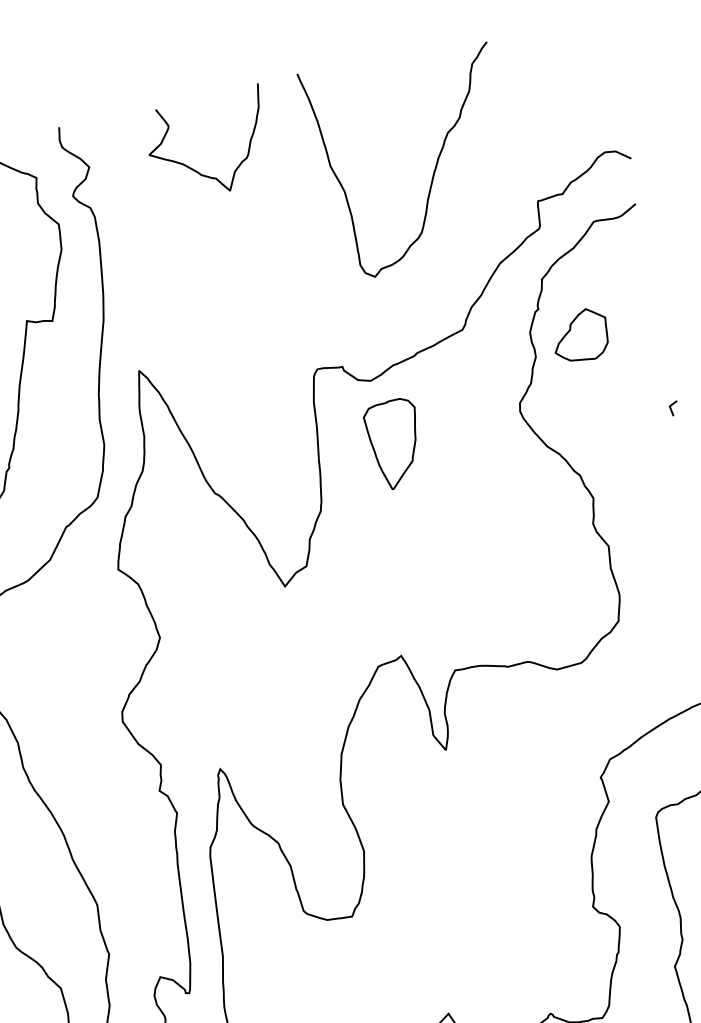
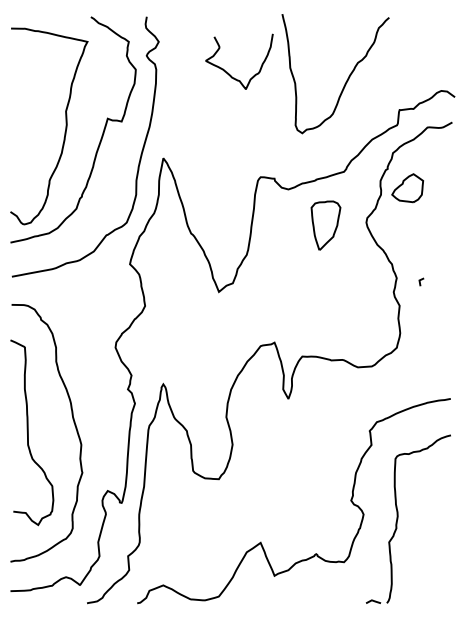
curve: (193, 167) -> (228, 72), moved
line: (673, 405) -> (421, 280), moved
part: (394, 444) -> (325, 225), moved

